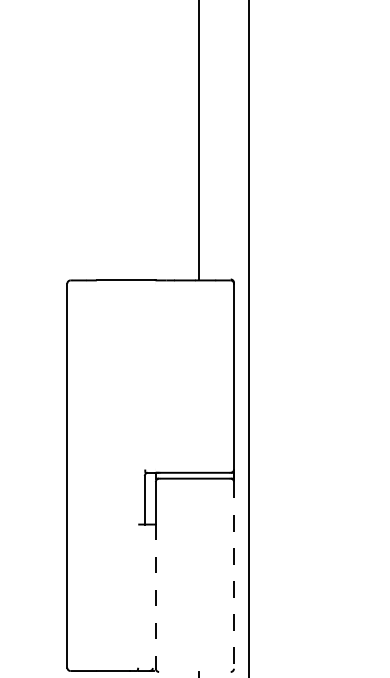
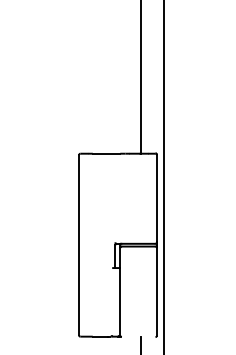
line: (234, 574) -> (157, 291), dashed -> solid
line: (155, 595) -> (120, 301), dashed -> solid

